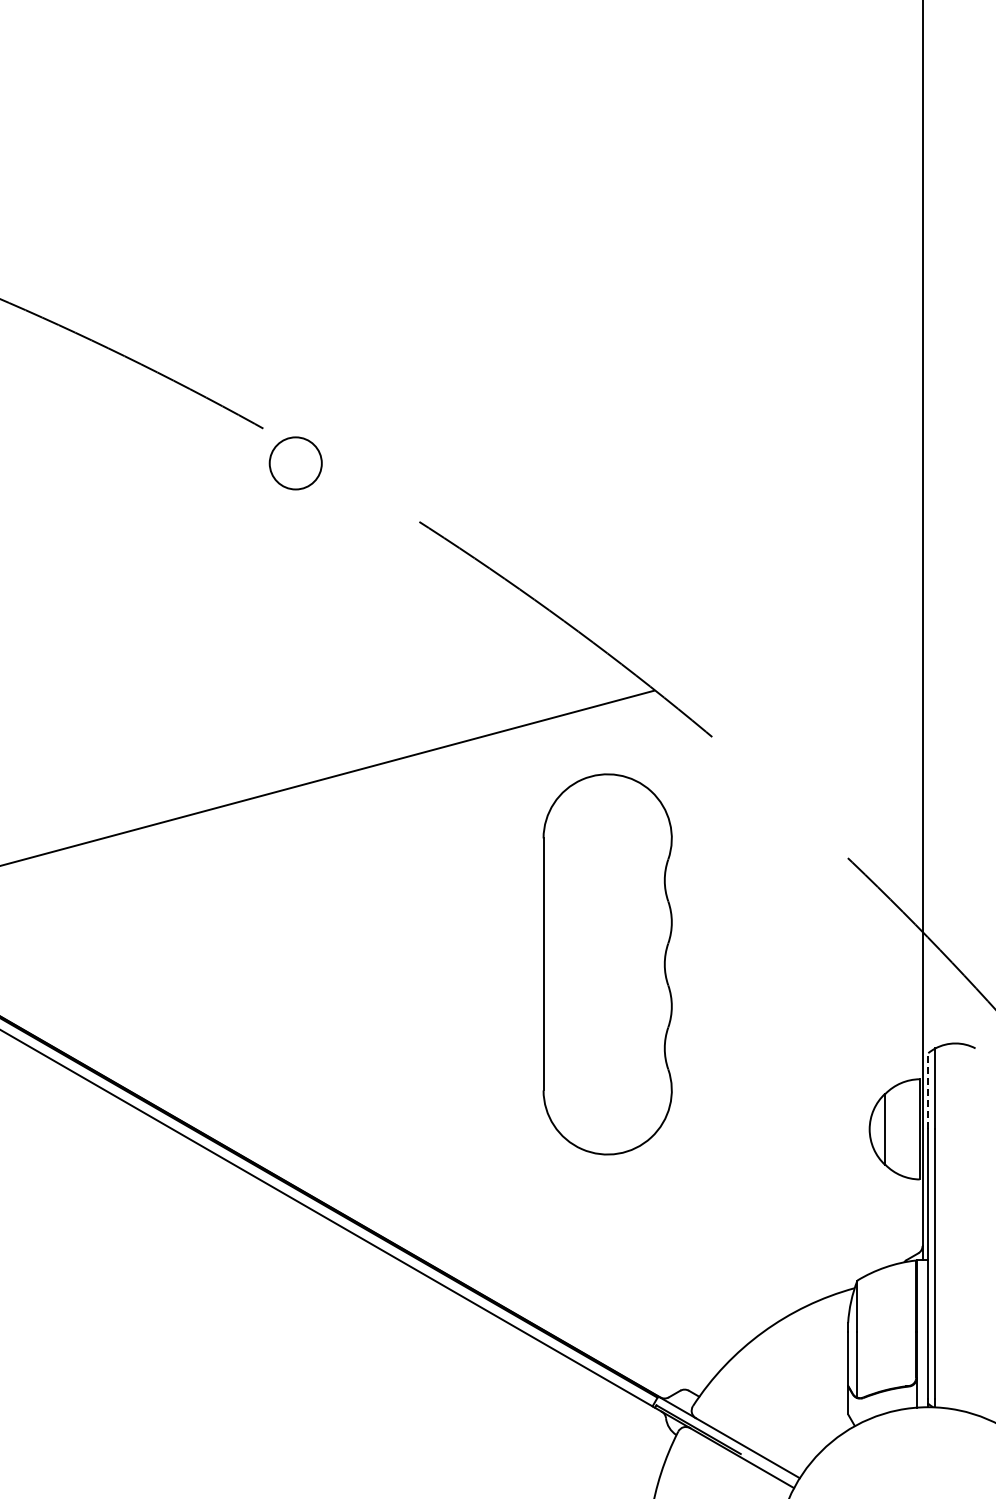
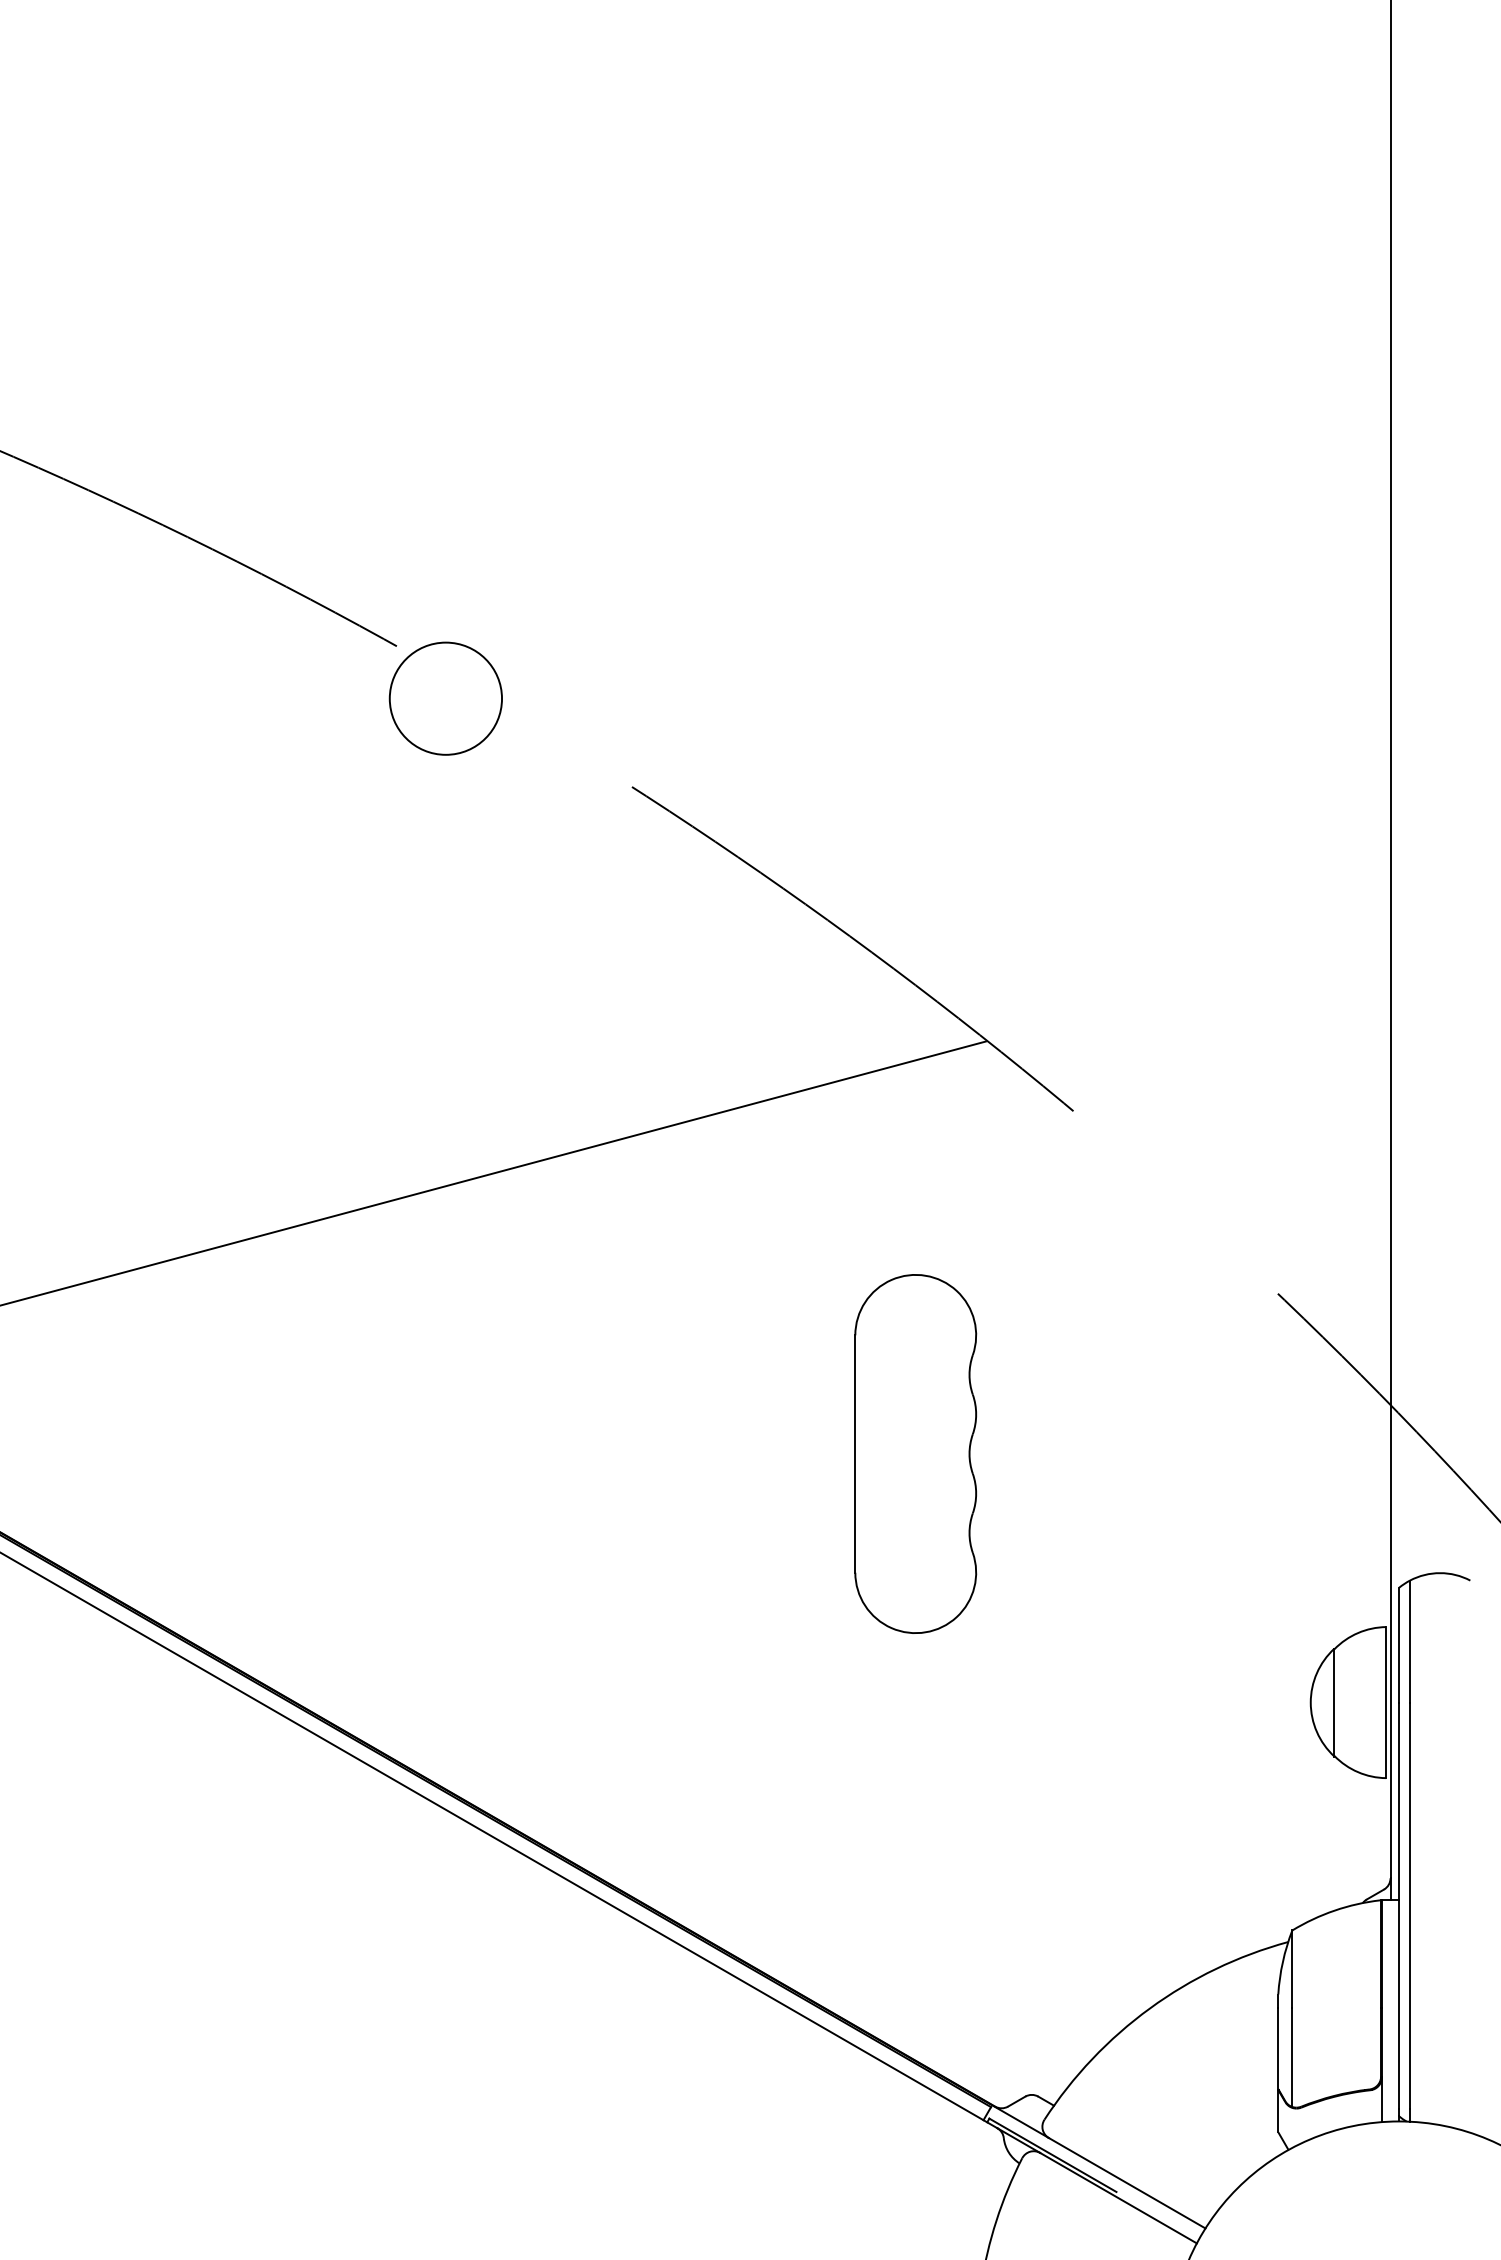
circle: (295, 463) -> (445, 698), size x1.43
part: (607, 964) -> (915, 1454), size x0.62
line: (928, 1090) -> (1399, 1644), dashed -> solid

